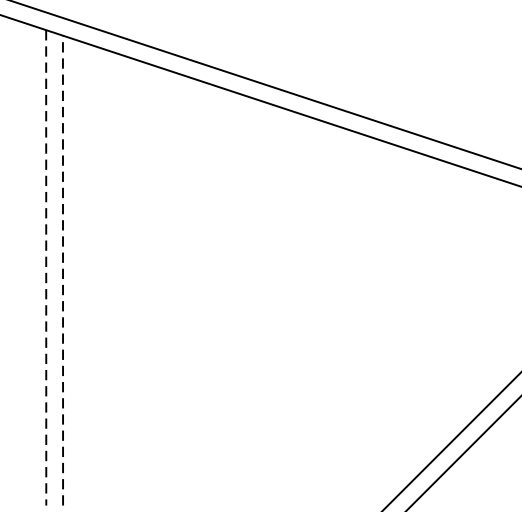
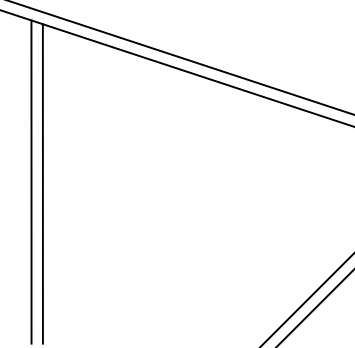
line: (46, 268) -> (31, 182), dashed -> solid
line: (62, 269) -> (42, 183), dashed -> solid

